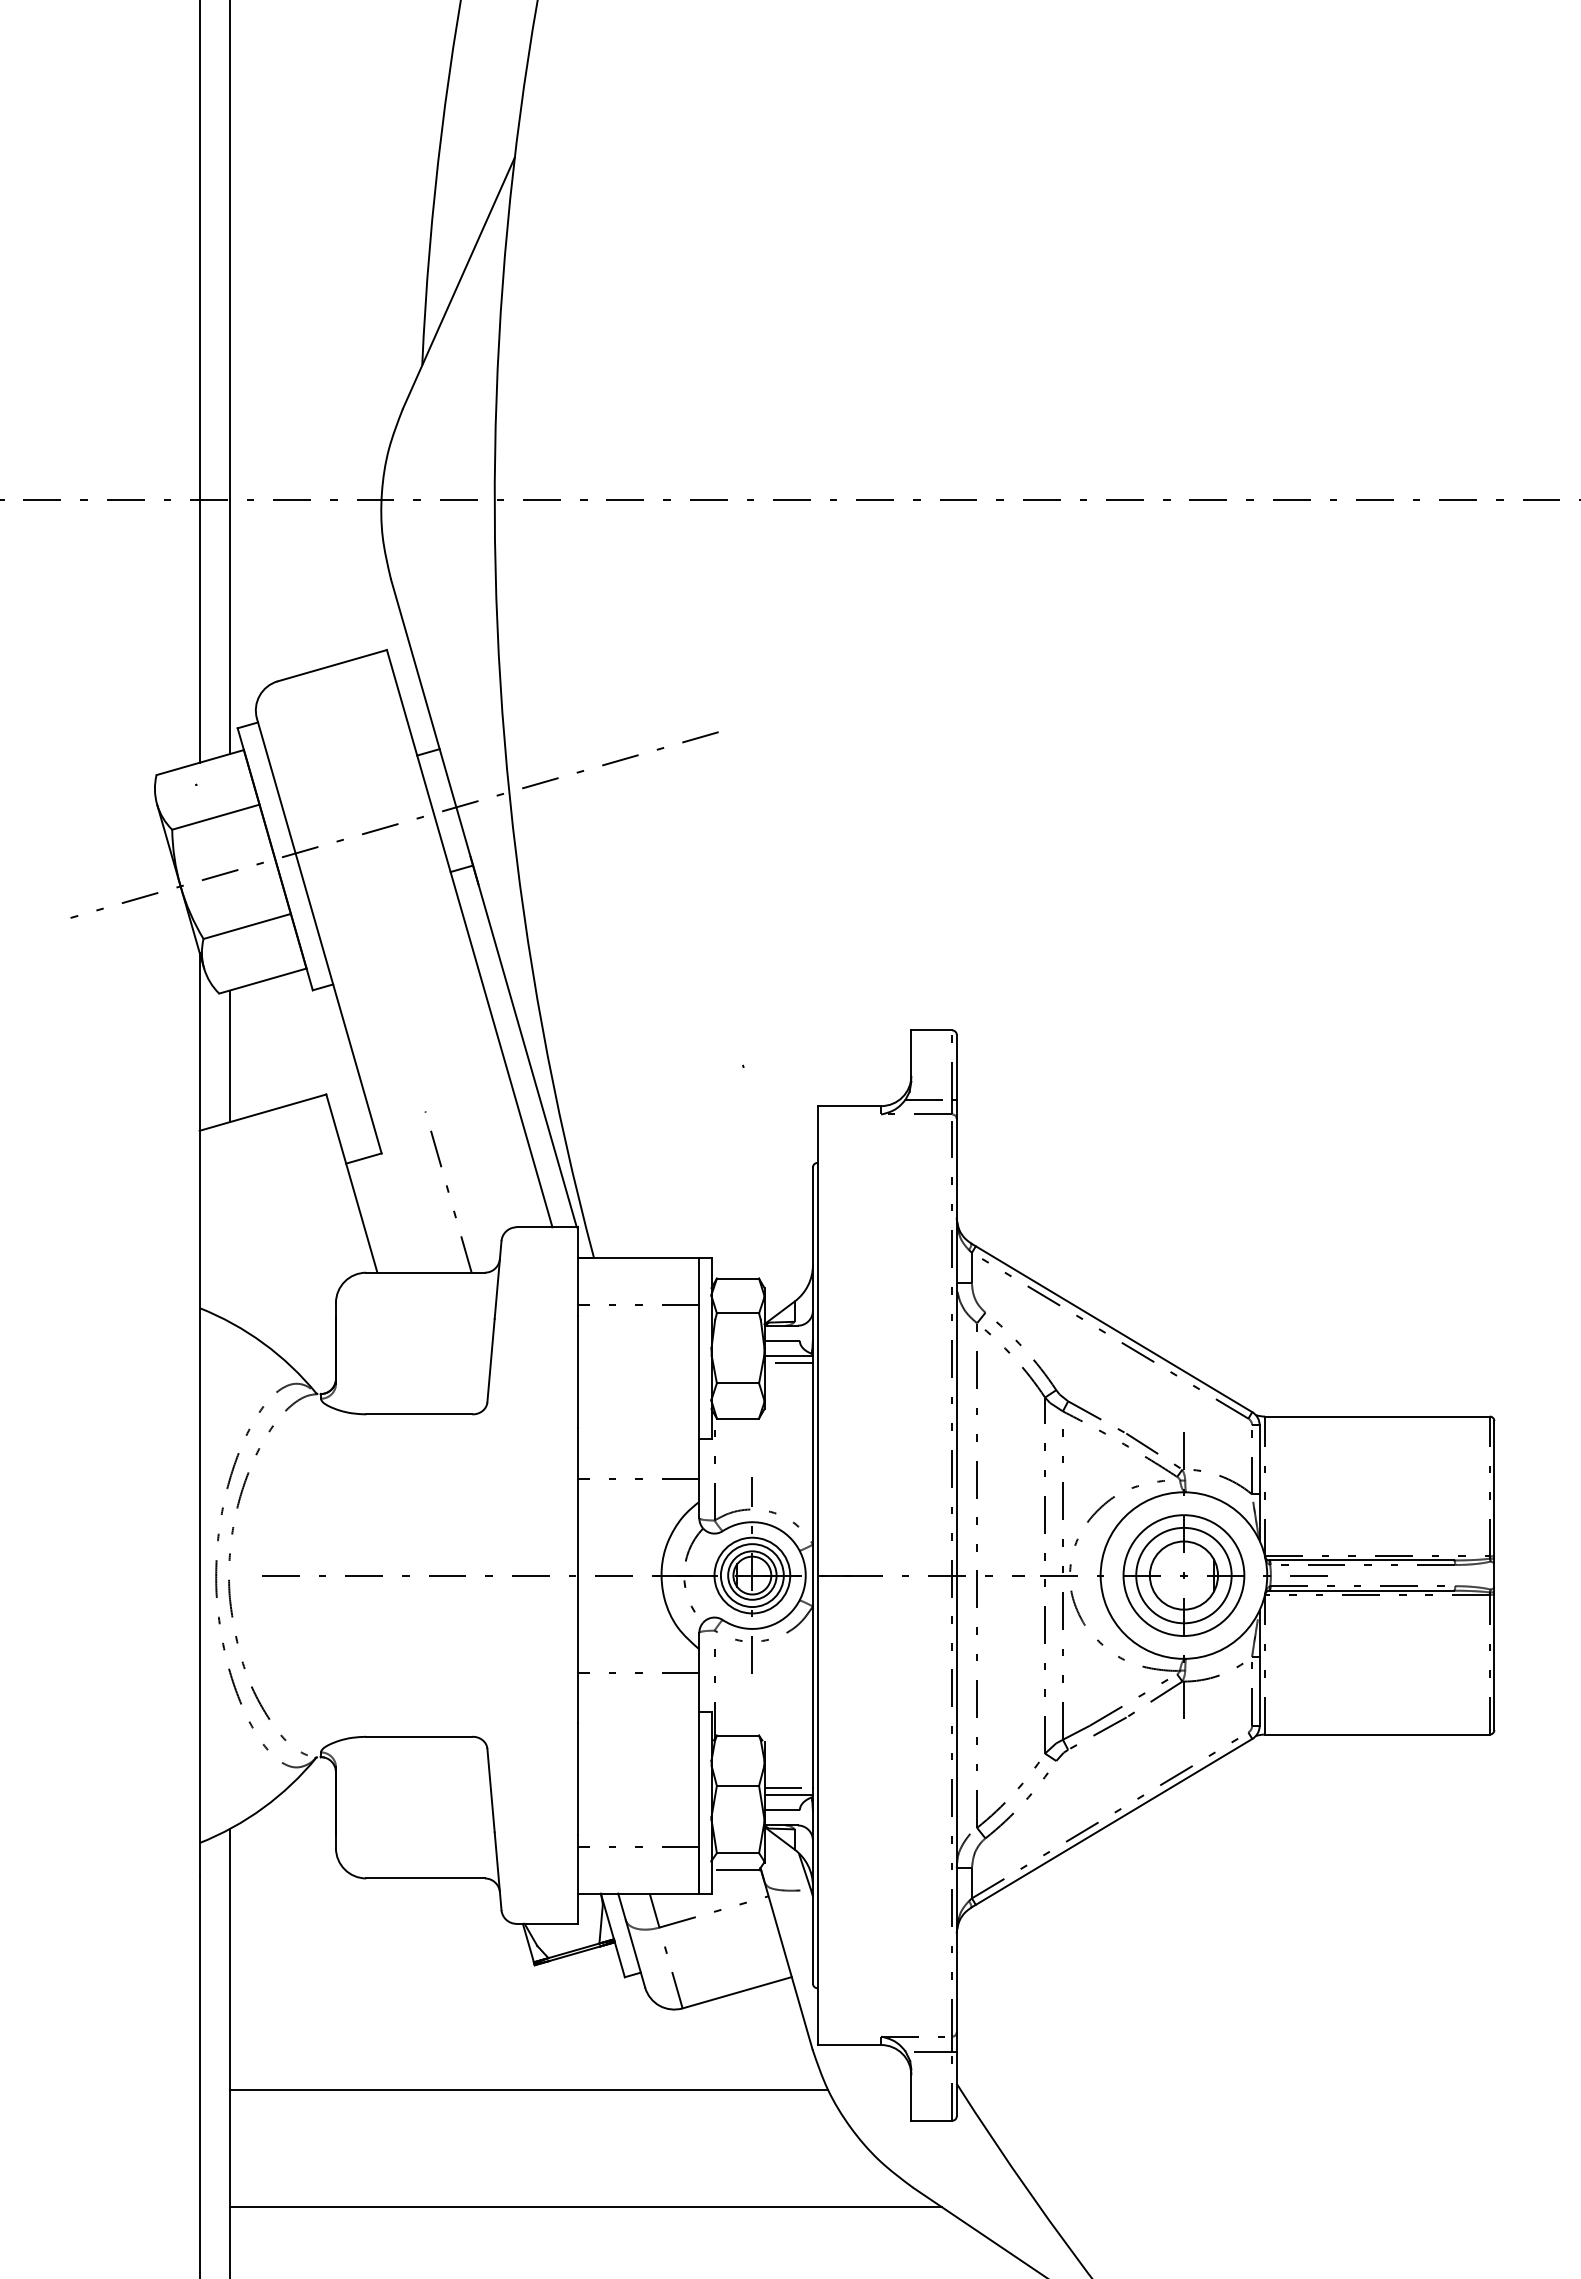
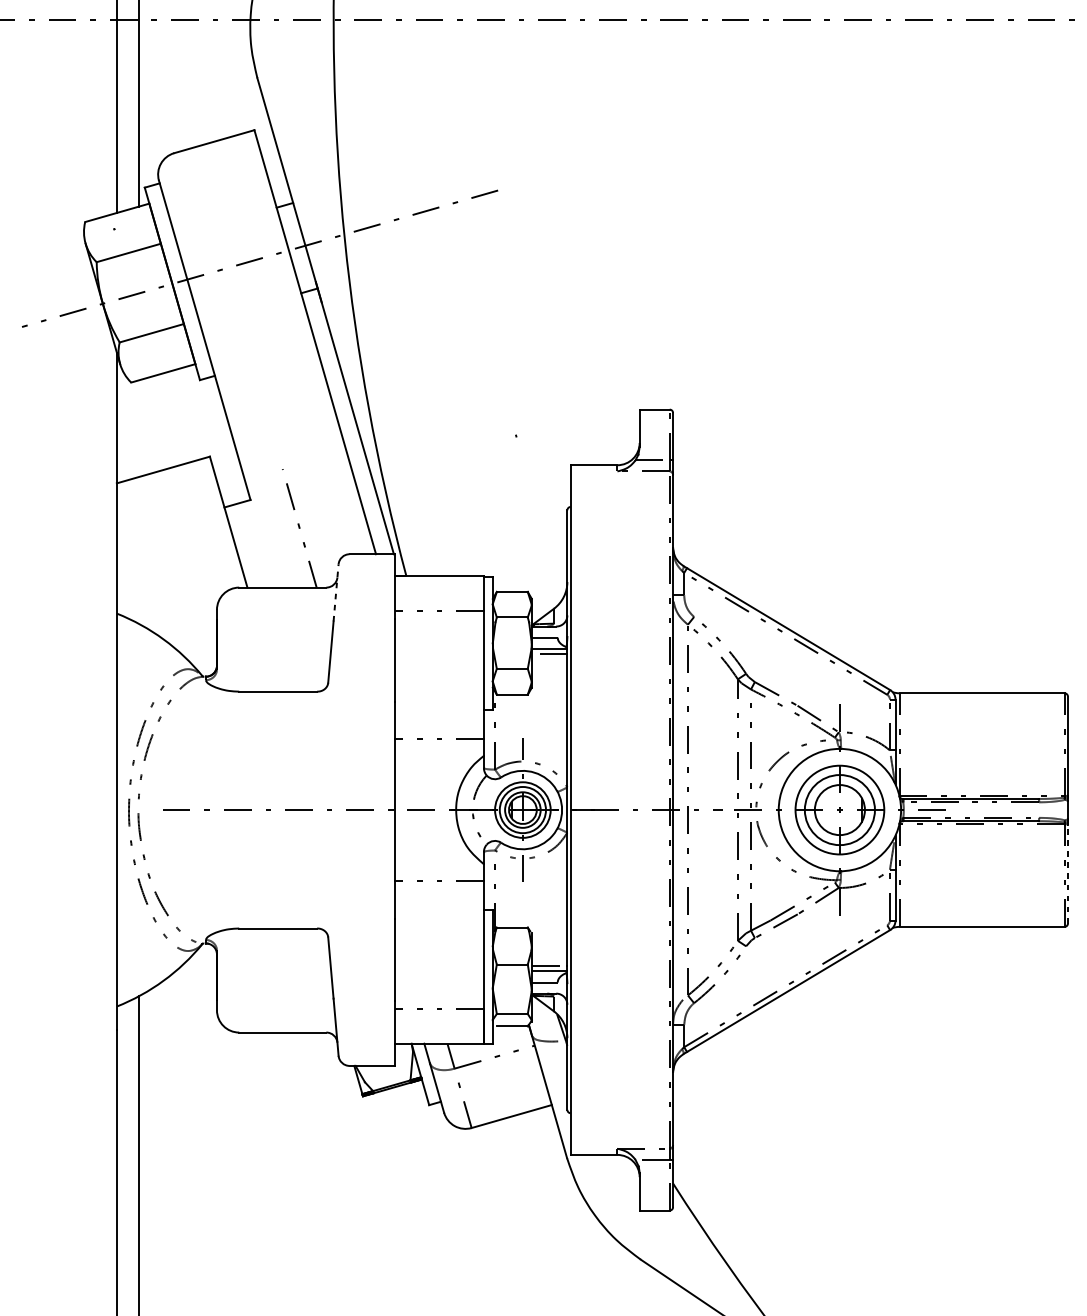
line: (229, 1056) -> (138, 428), removed
line: (498, 1279) -> (336, 592), solid -> dashed
line: (1494, 1662) -> (1068, 873), solid -> dashed
line: (528, 2090) -> (358, 1188), removed
line: (585, 2207) -> (400, 1274), removed

